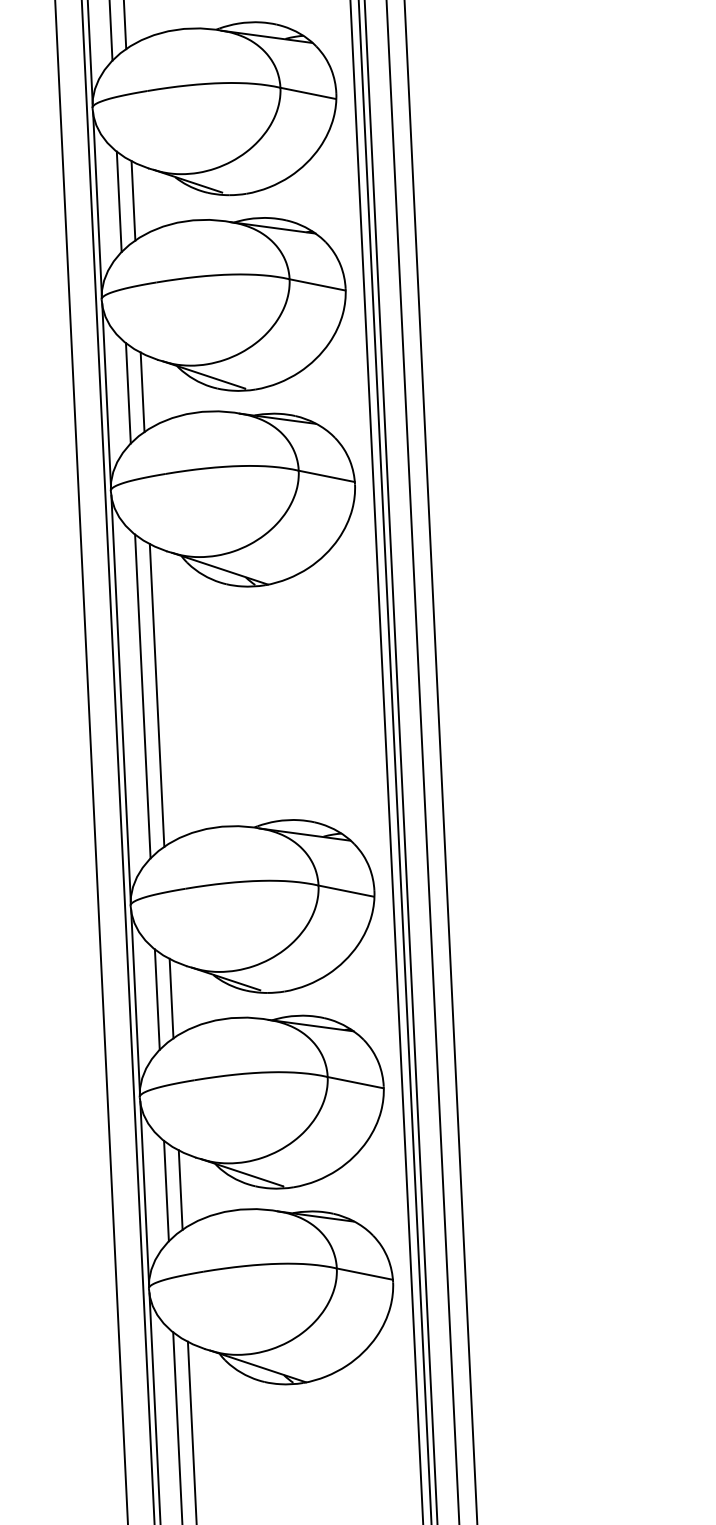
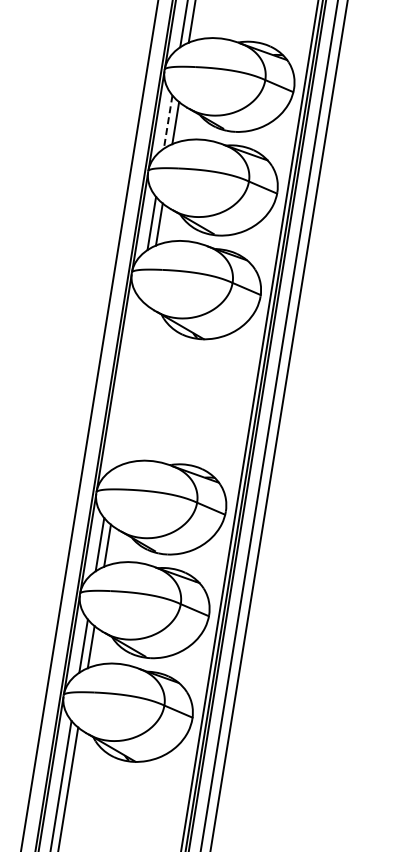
line: (119, 202) -> (168, 122), solid -> dashed
line: (156, 694) -> (133, 384), removed
line: (141, 695) -> (125, 383), removed

